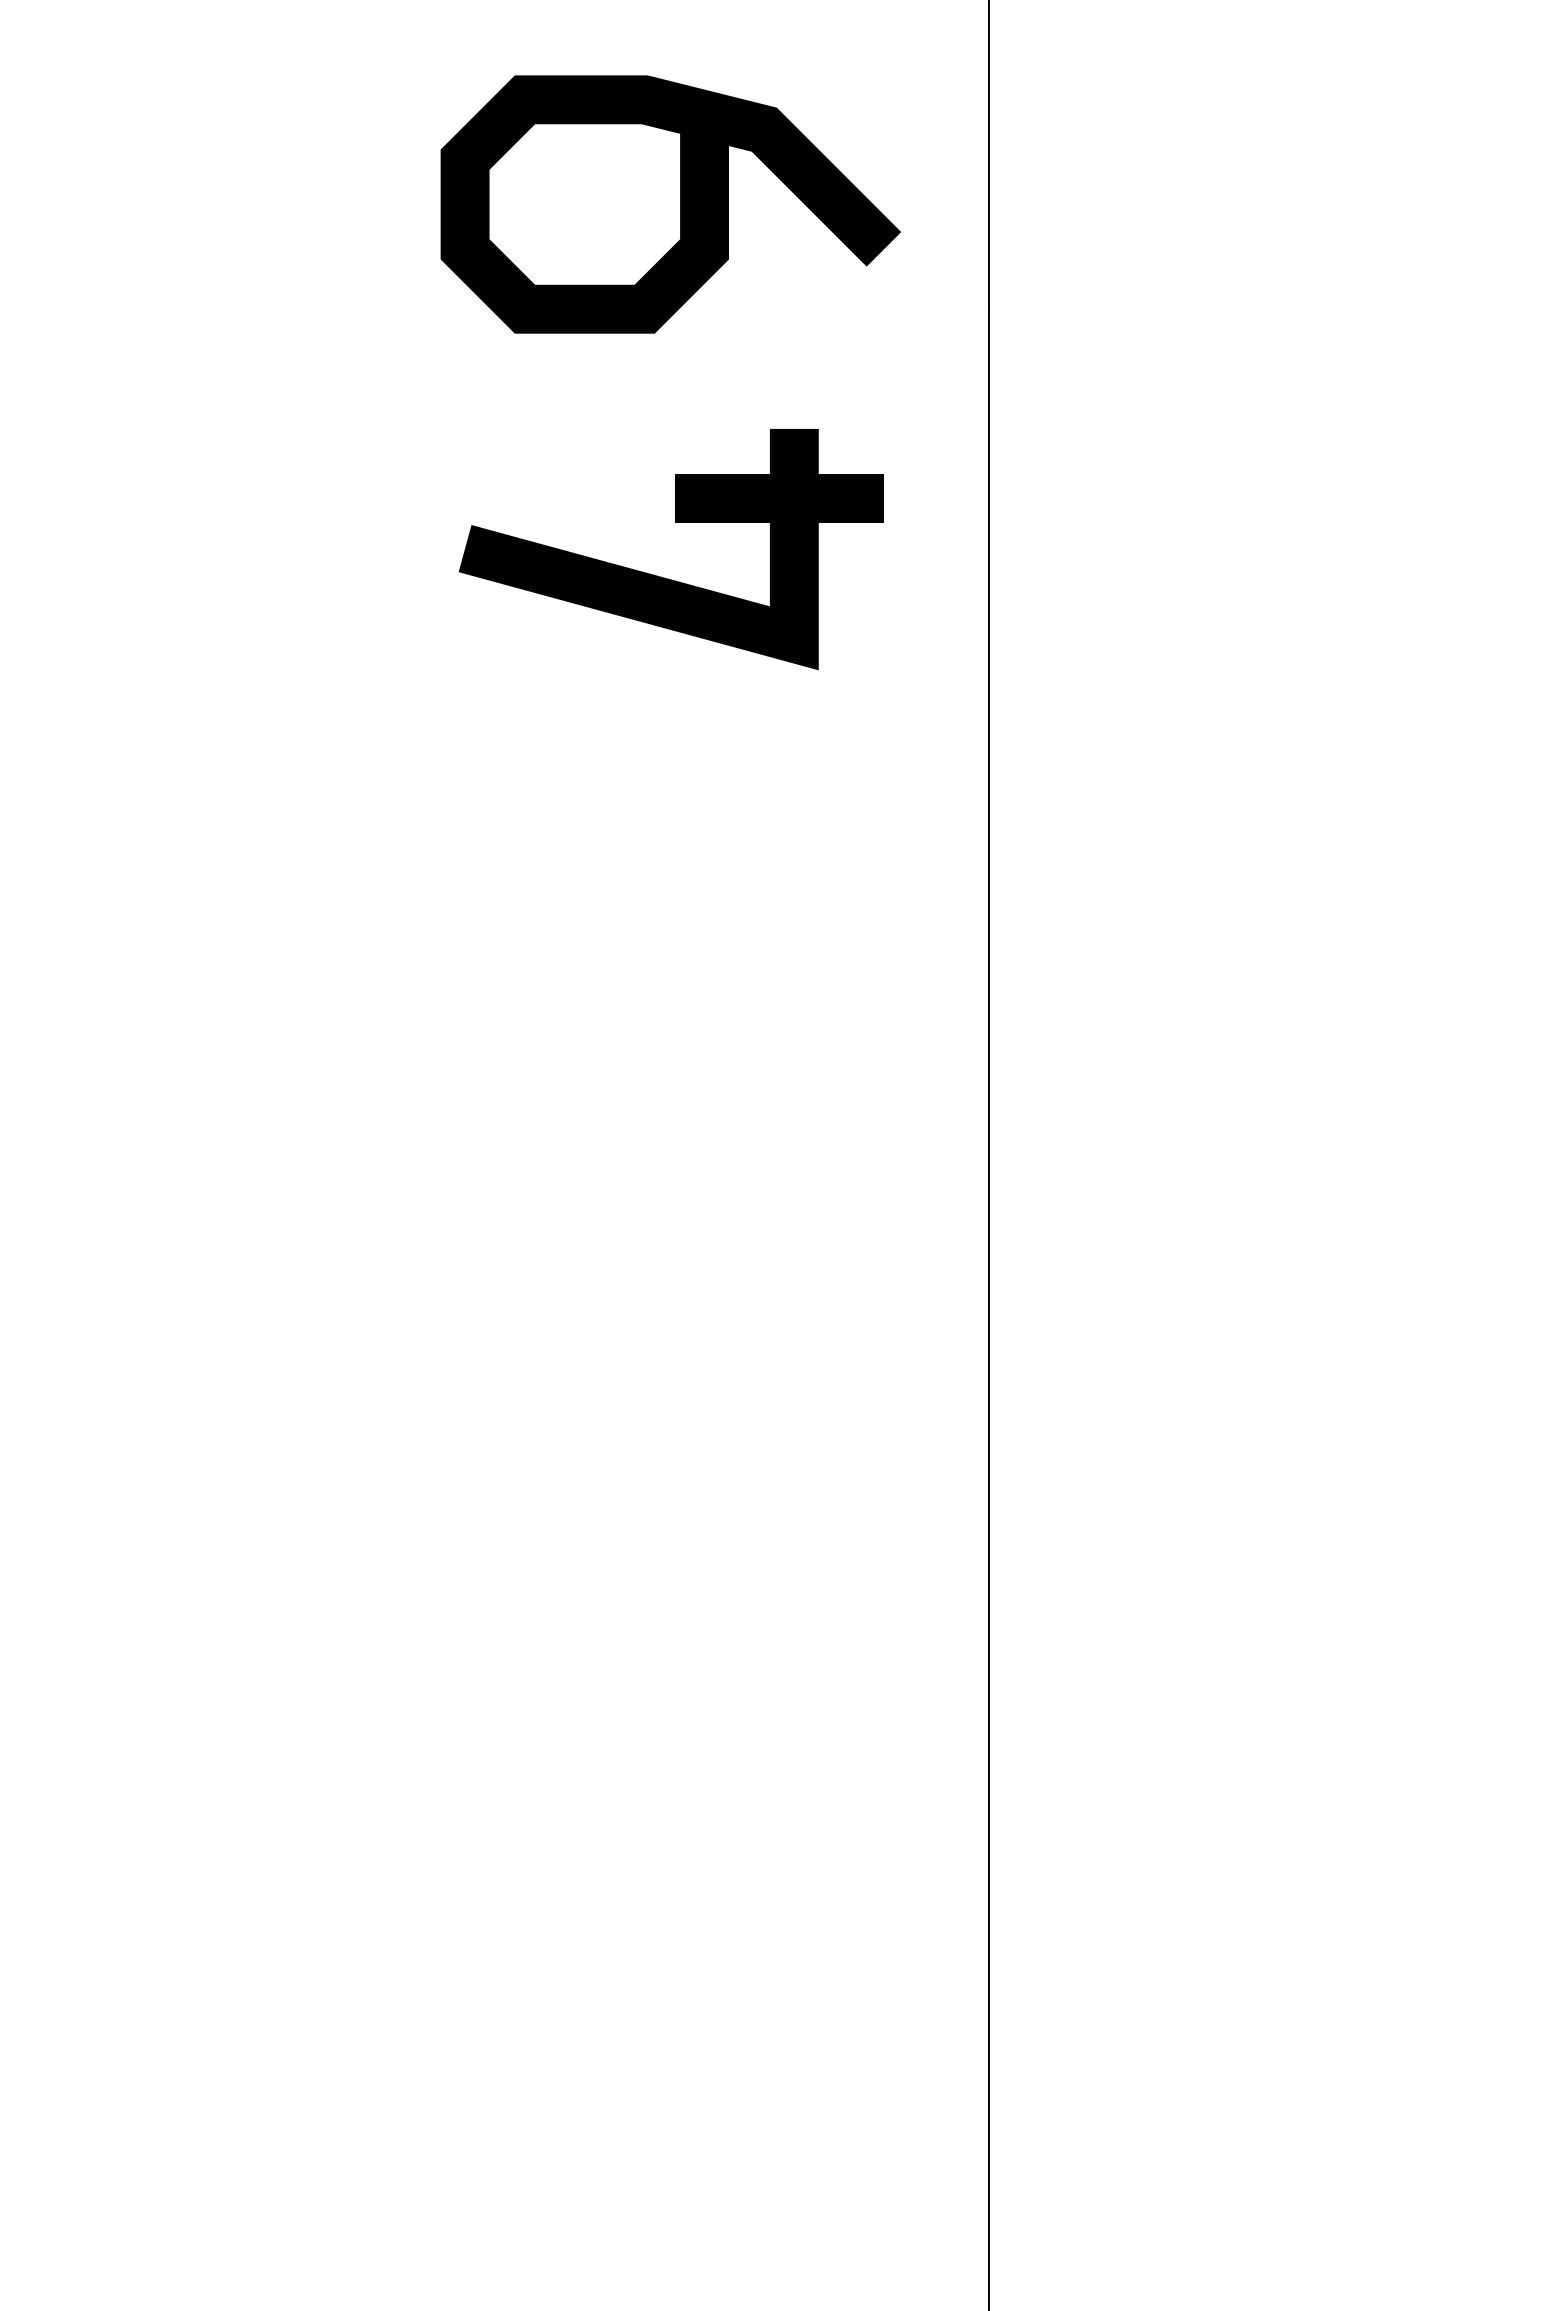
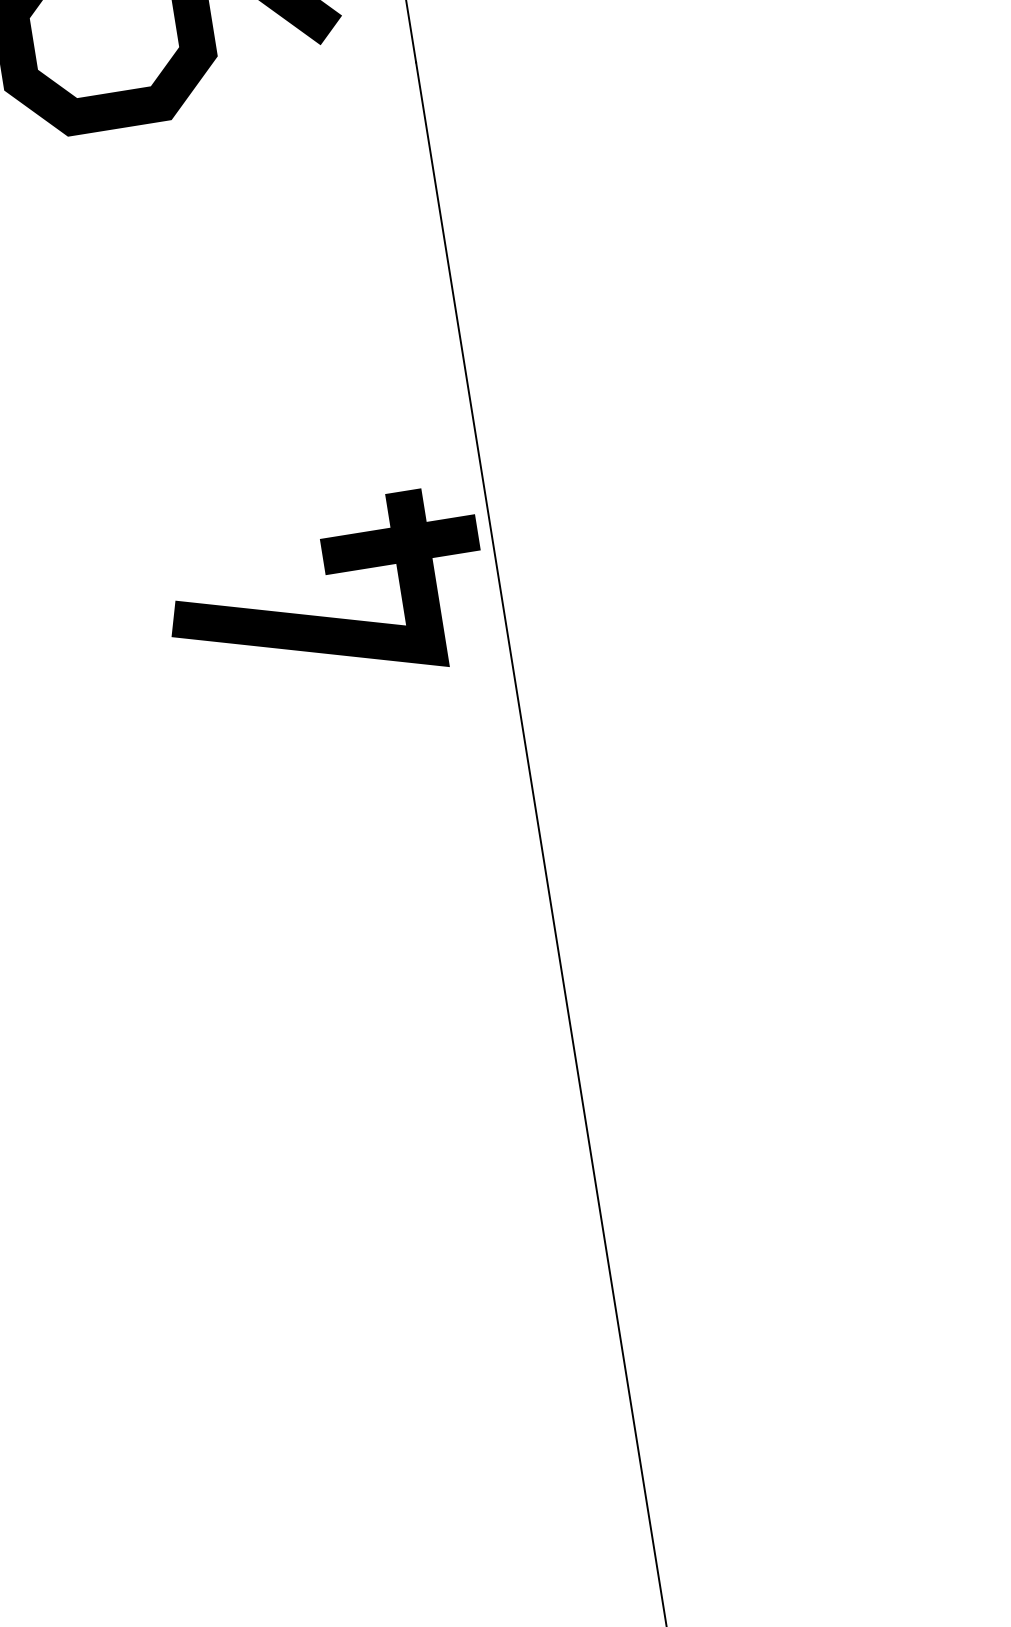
part: (675, 522) -> (326, 574), moved

